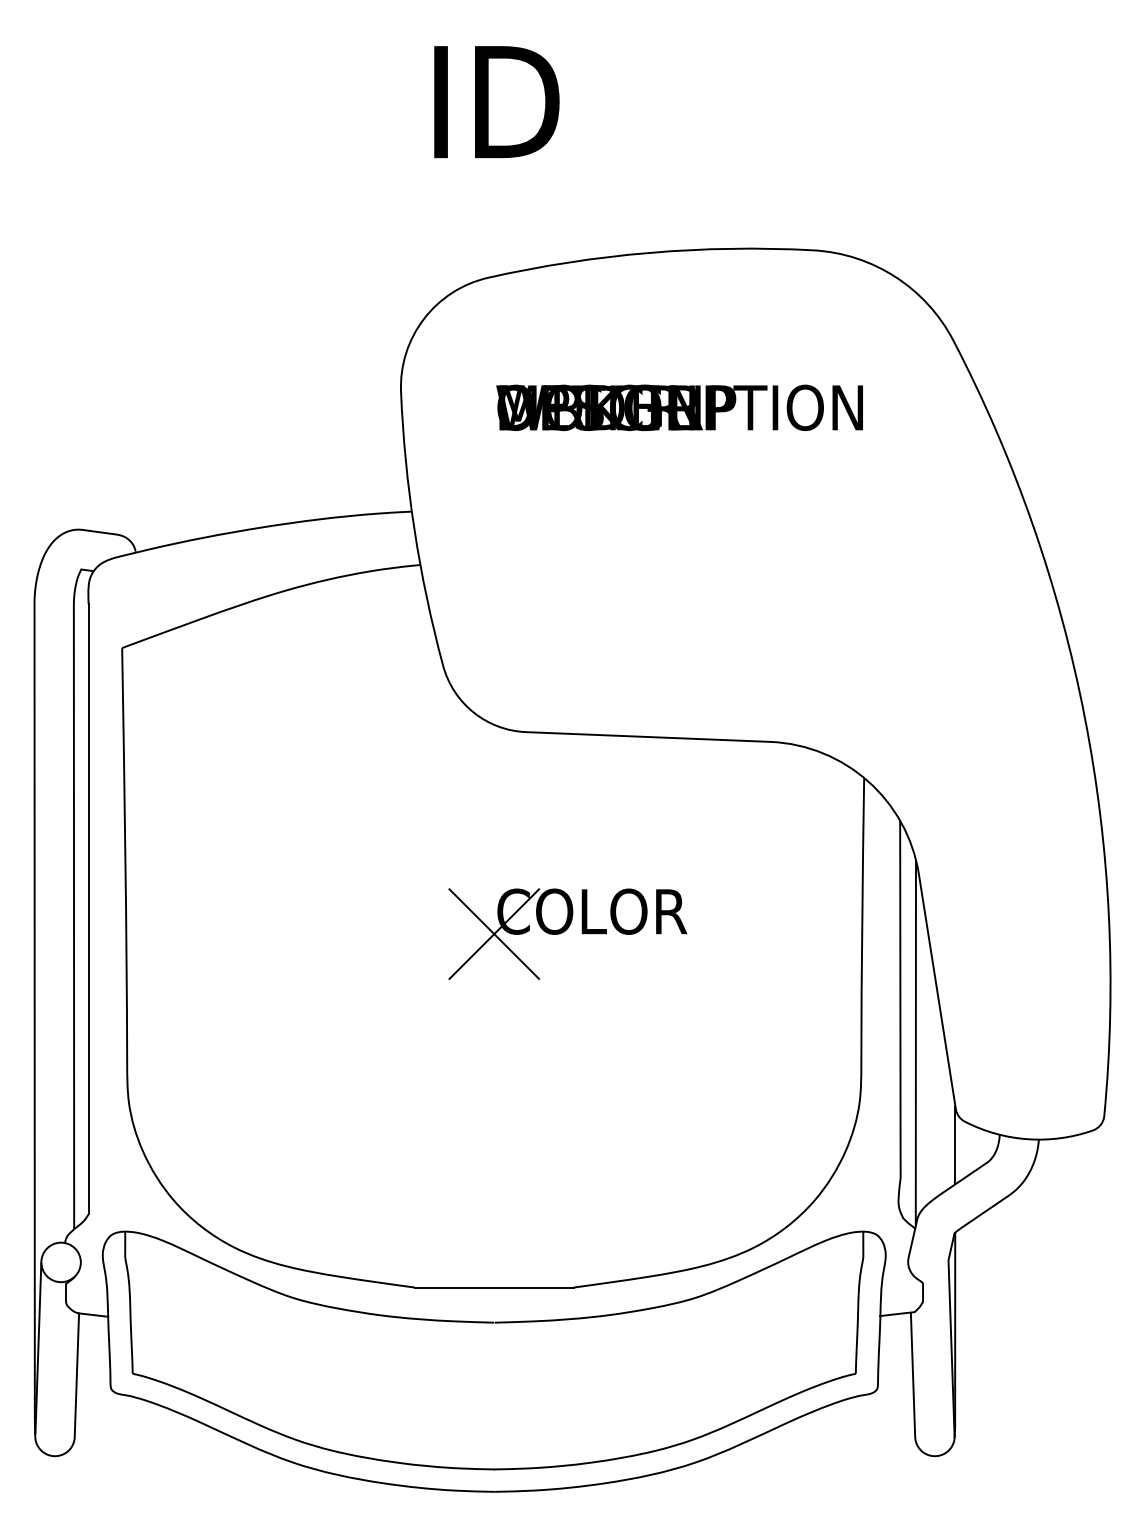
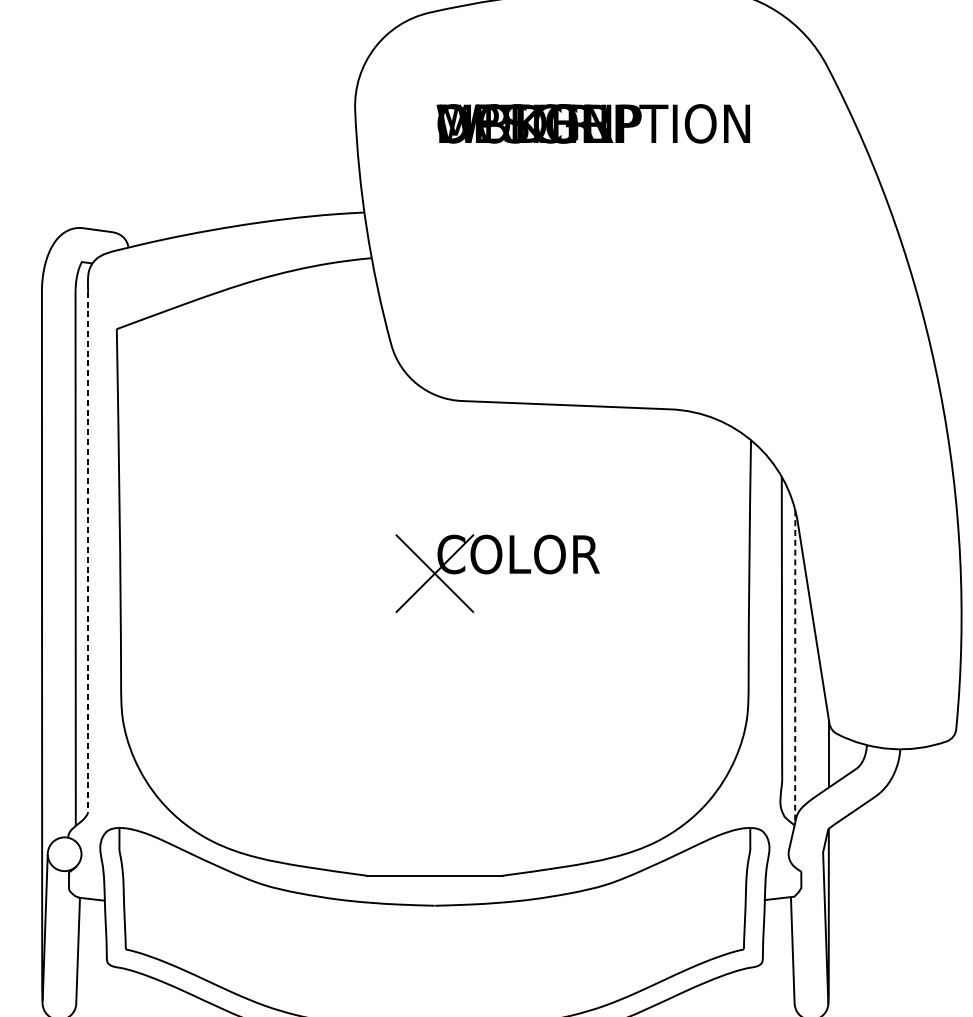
line: (88, 909) -> (88, 552), solid -> dashed
line: (915, 1043) -> (794, 667), solid -> dashed

